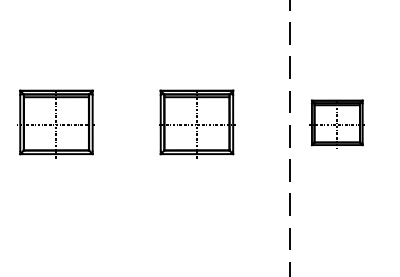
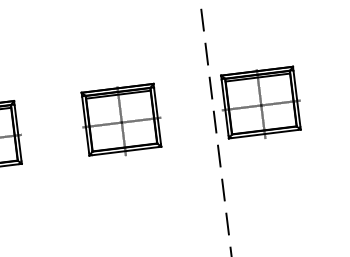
part: (336, 123) -> (260, 103), size x1.43

